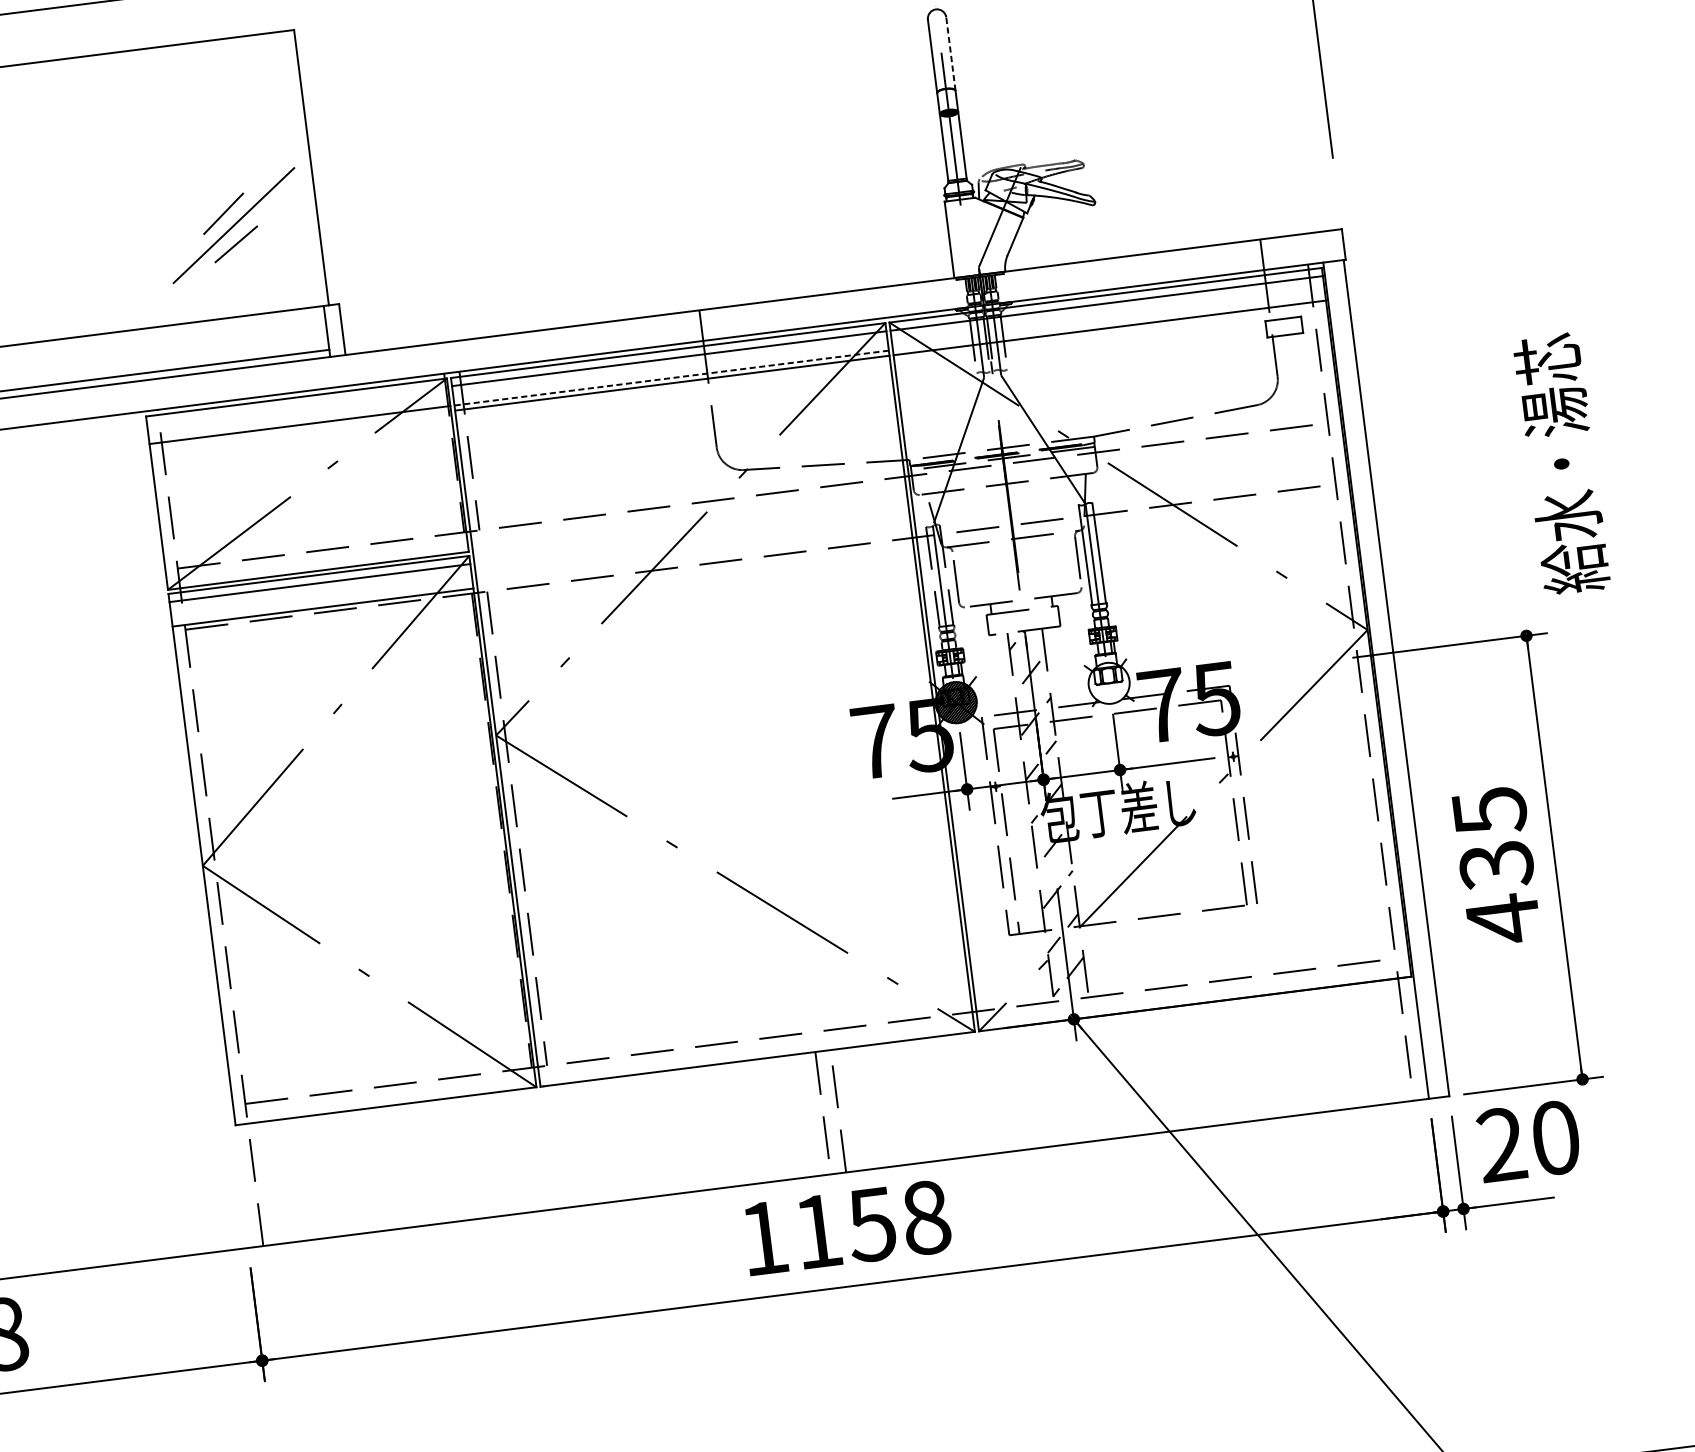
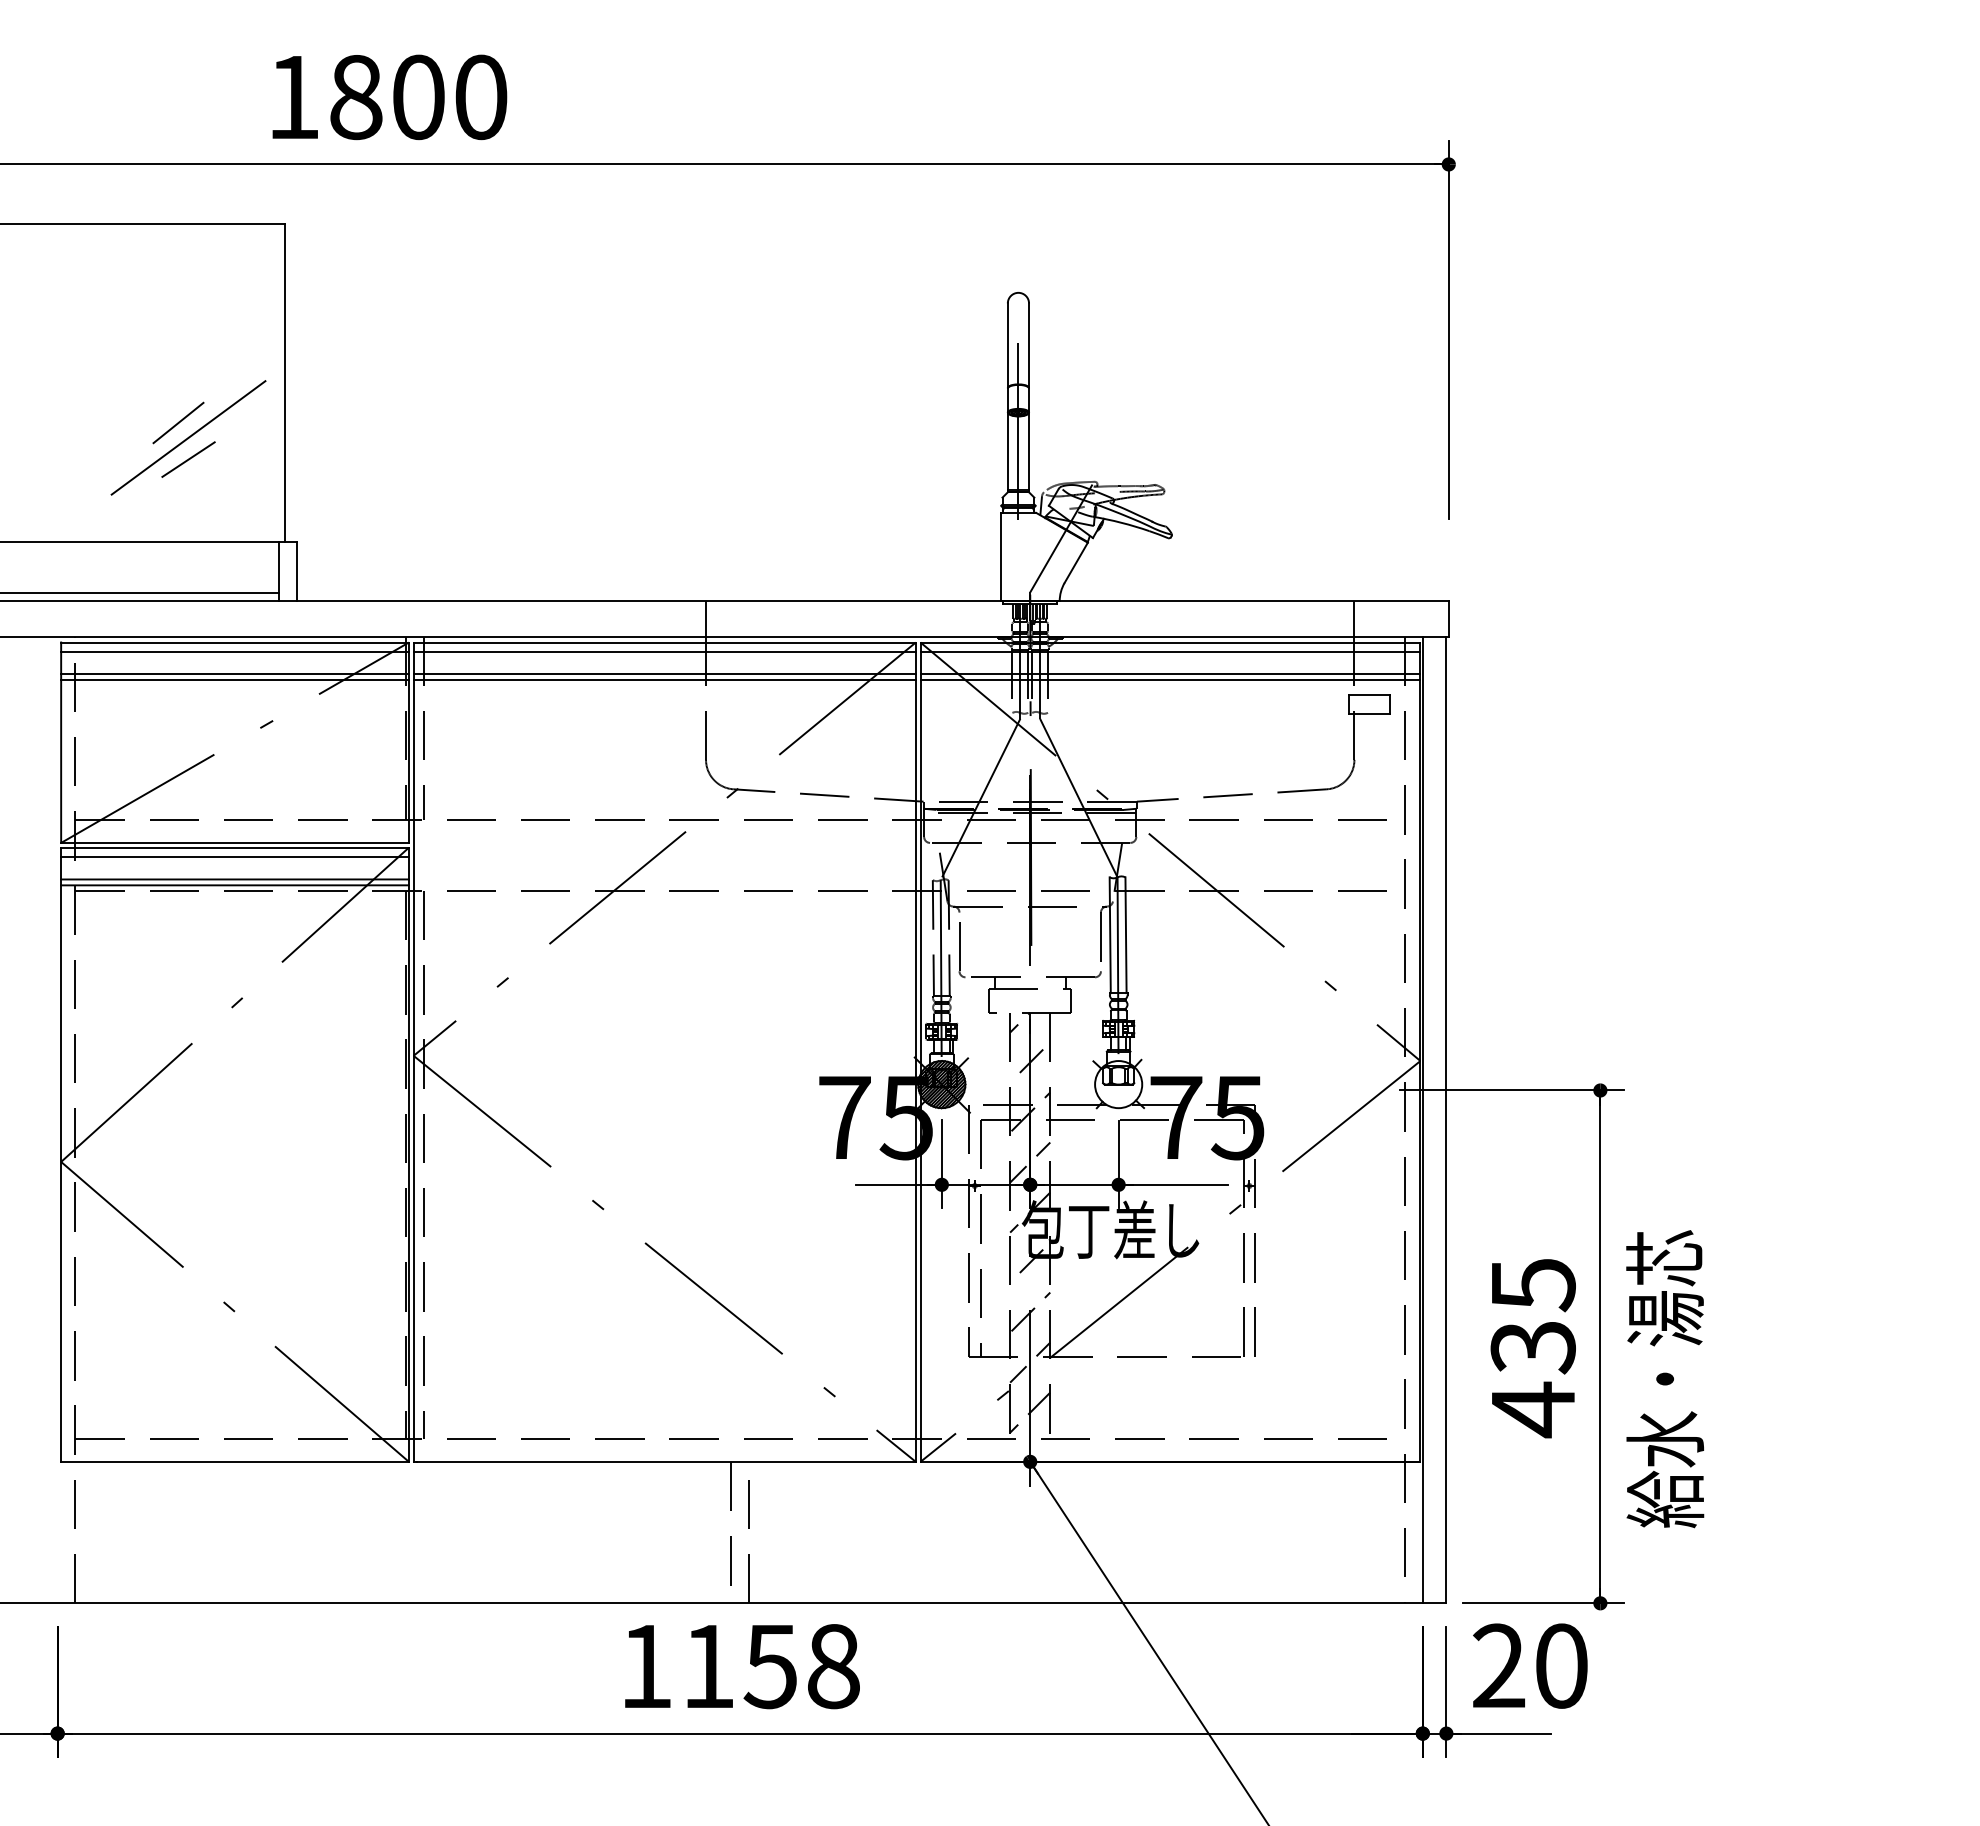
line: (951, 53) -> (1029, 345), dashed -> solid
line: (1109, 322) -> (1170, 674), added
line: (671, 378) -> (664, 674), dashed -> solid
line: (297, 405) -> (234, 651), added
line: (300, 430) -> (234, 680), added
text: (1562, 464) -> (1665, 1379), moved
line: (321, 602) -> (234, 879), added

